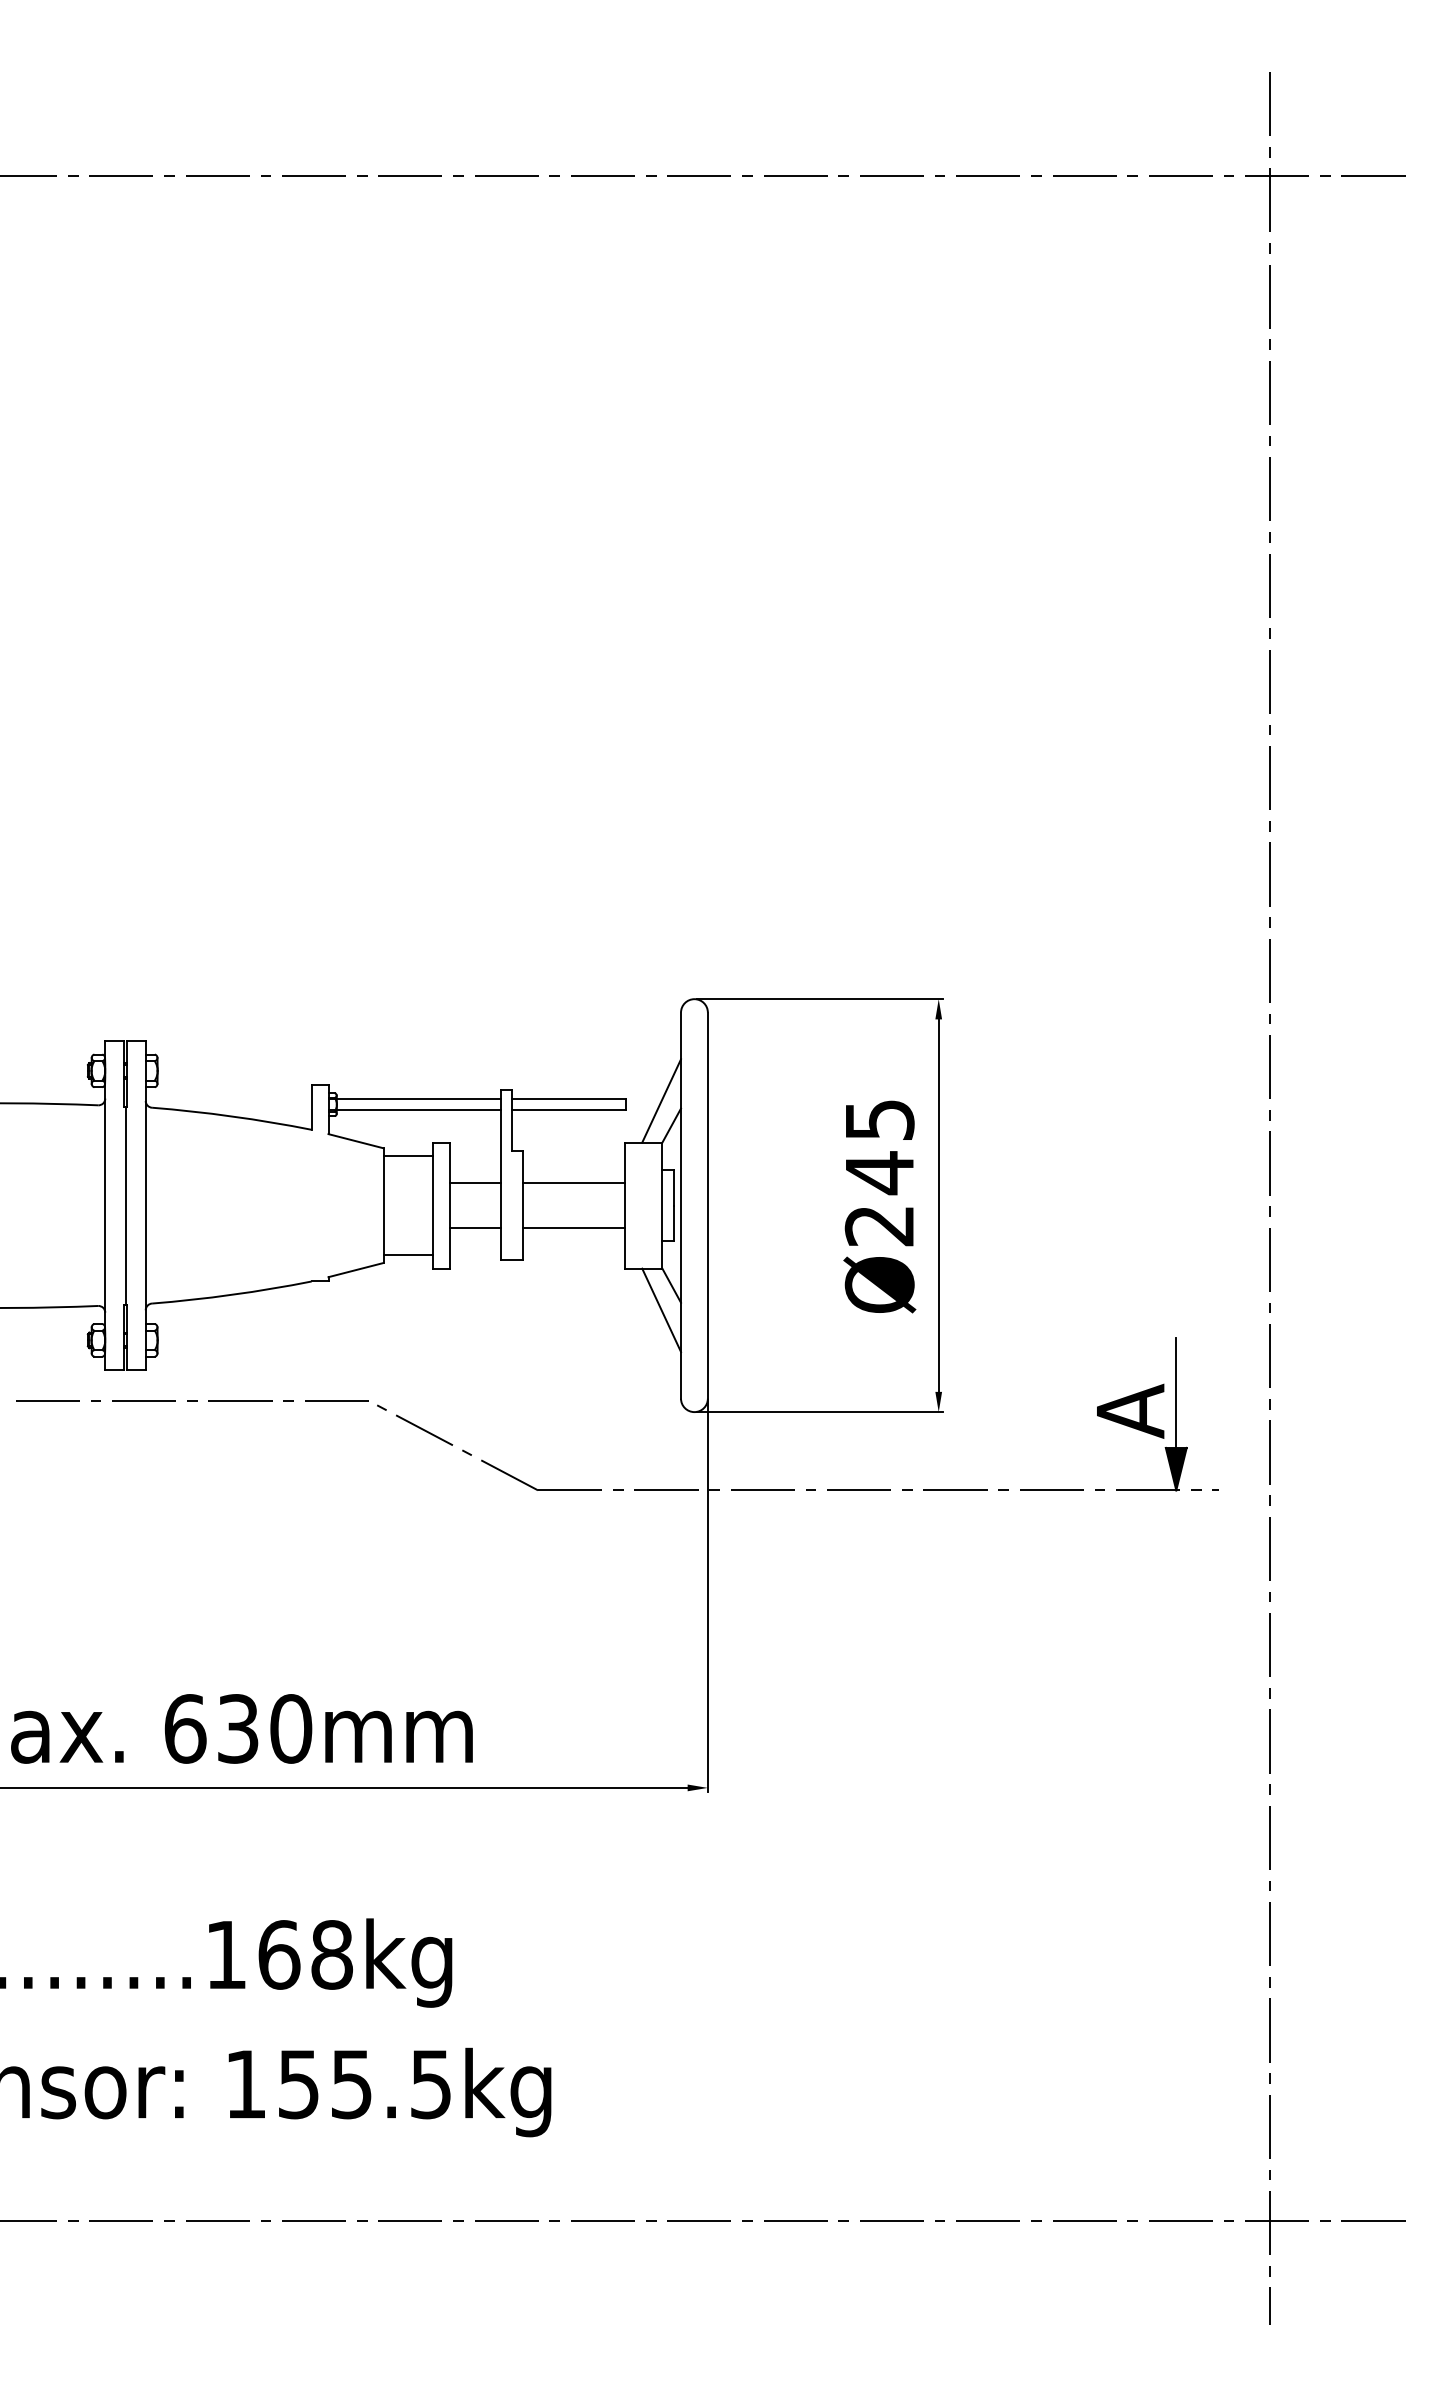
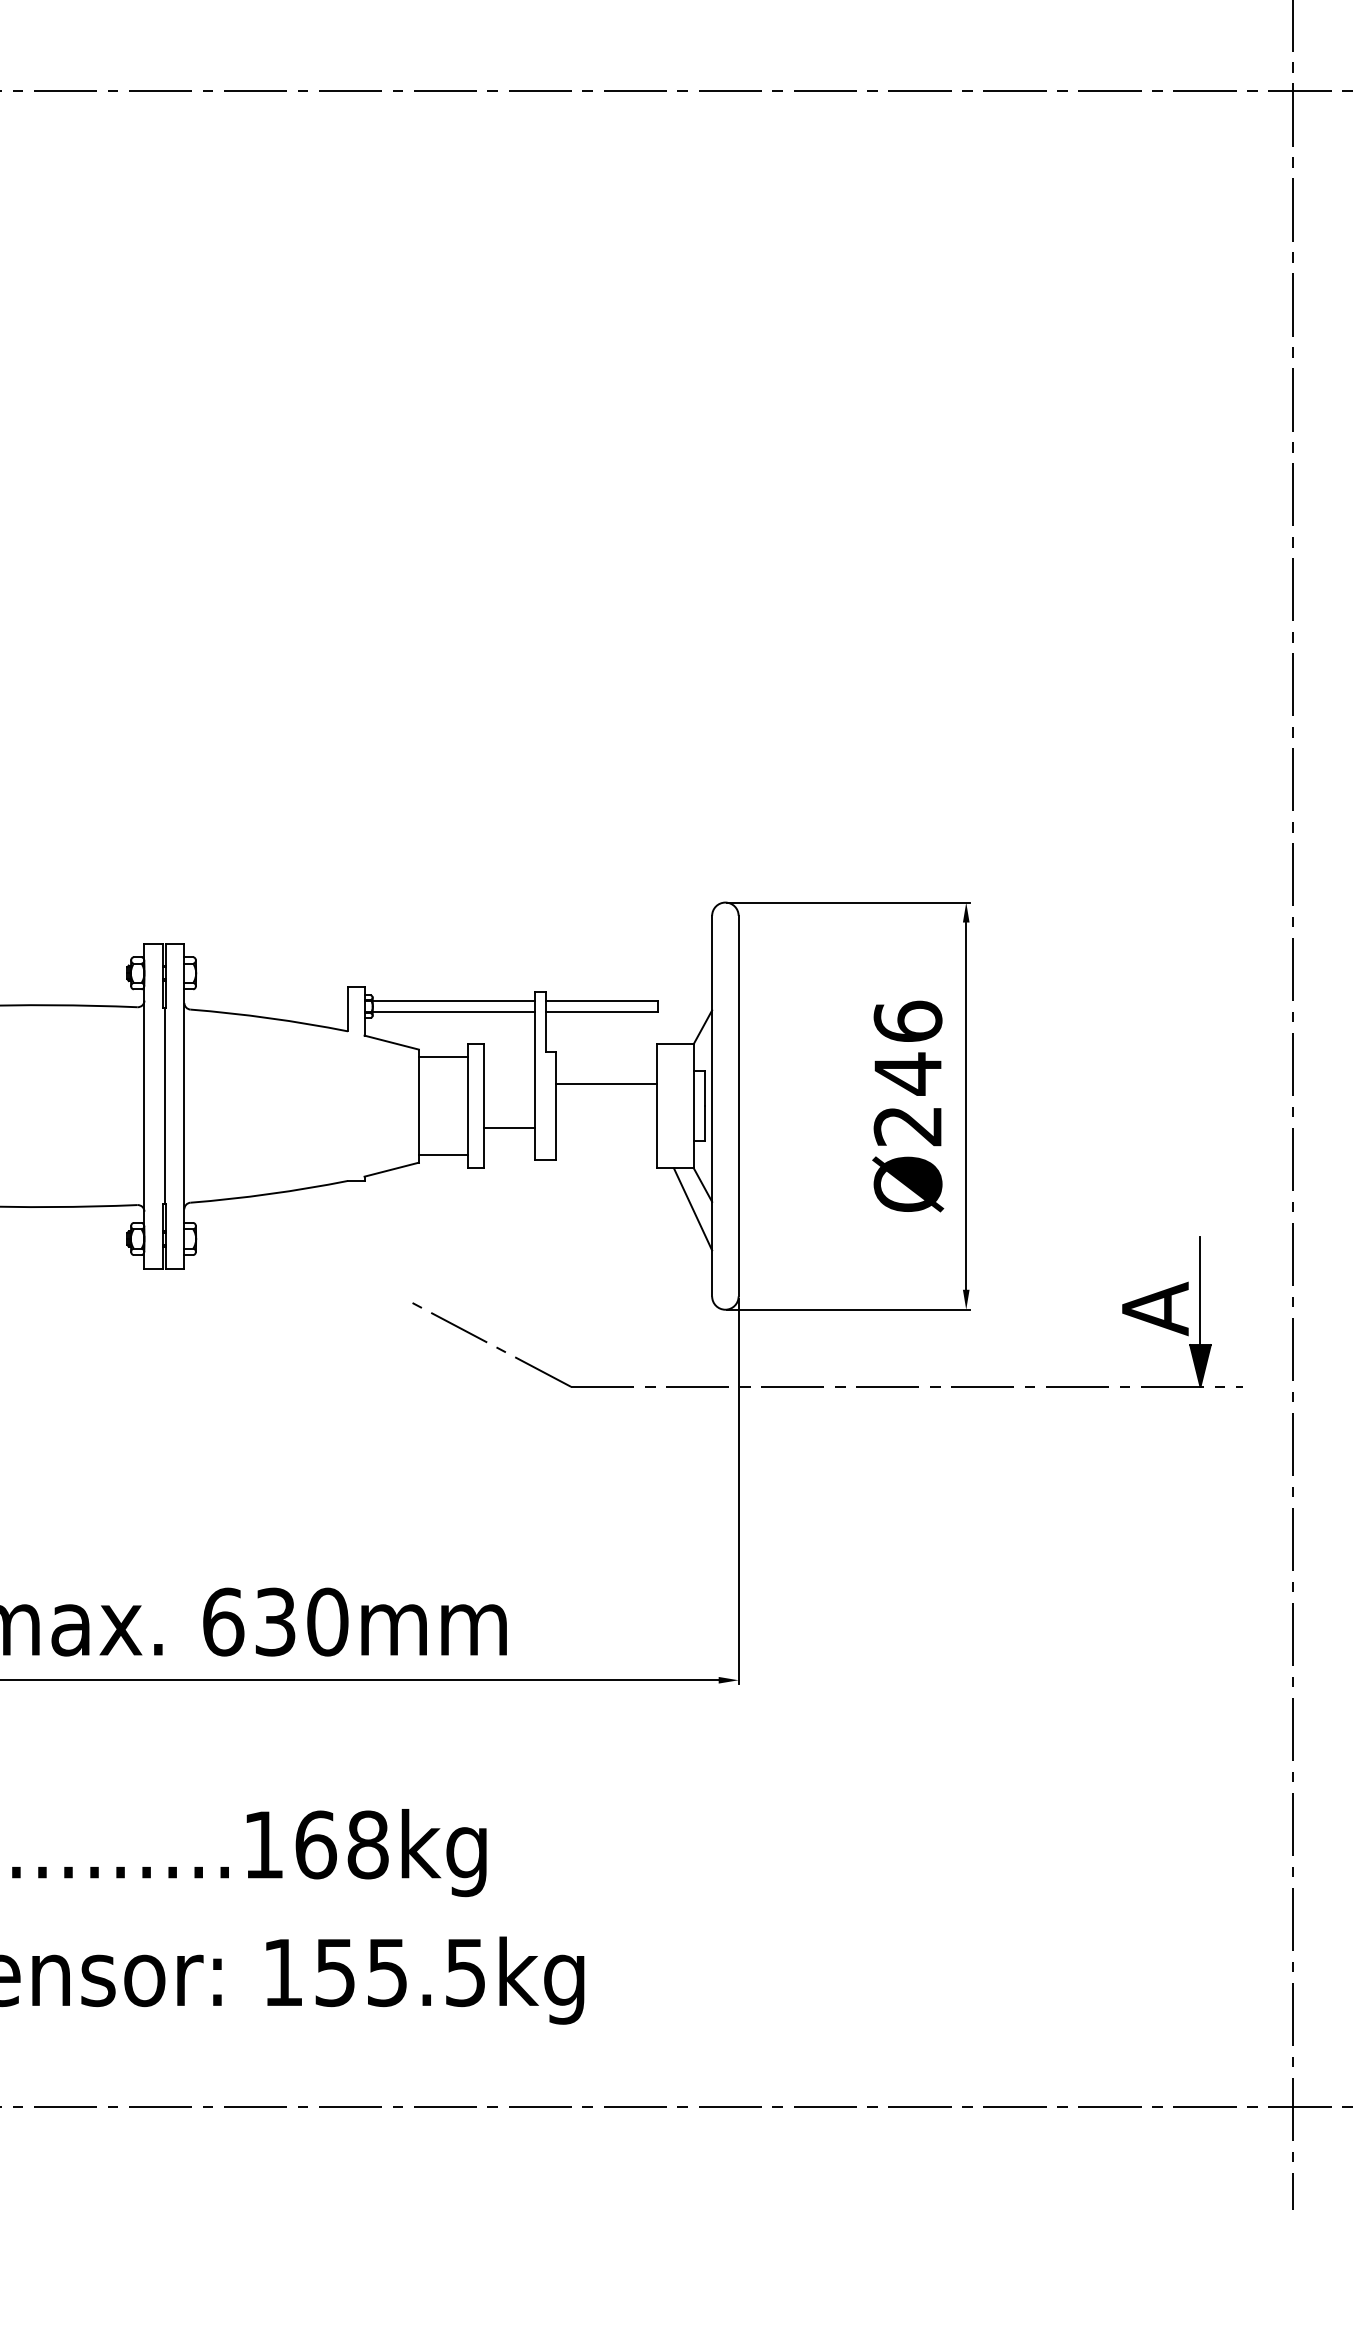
line: (661, 1100) -> (692, 1002), removed
text: (879, 1119) -> (907, 1021), Ø245 -> Ø246
line: (475, 1183) -> (509, 1084), removed
line: (573, 1227) -> (606, 1127), removed
line: (192, 1400) -> (230, 1298), removed

